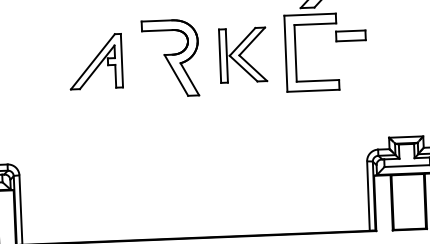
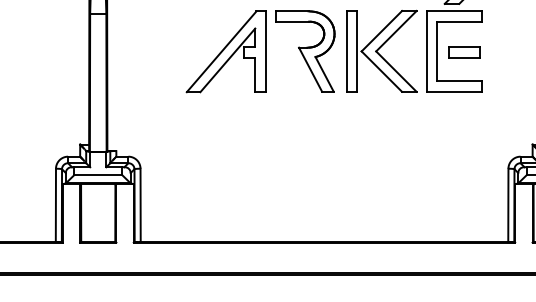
part: (350, 36) -> (464, 52), moved
part: (242, 54) -> (381, 50), size x1.43
part: (95, 61) -> (225, 51), size x1.43

